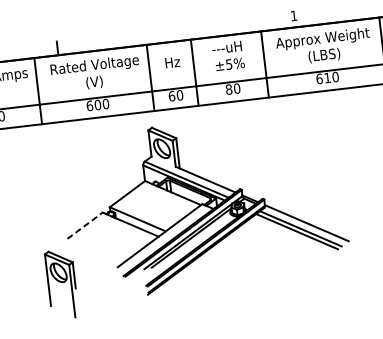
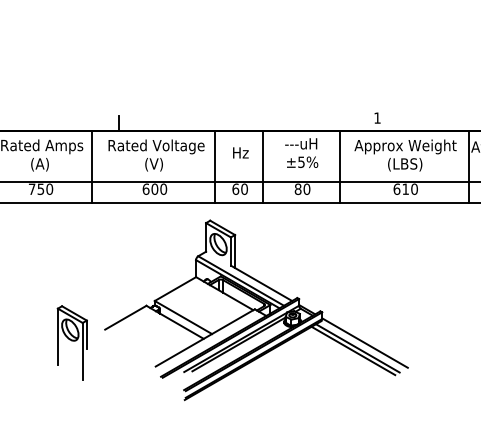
line: (84, 225) -> (125, 317), dashed -> solid
part: (61, 284) -> (71, 342), moved

